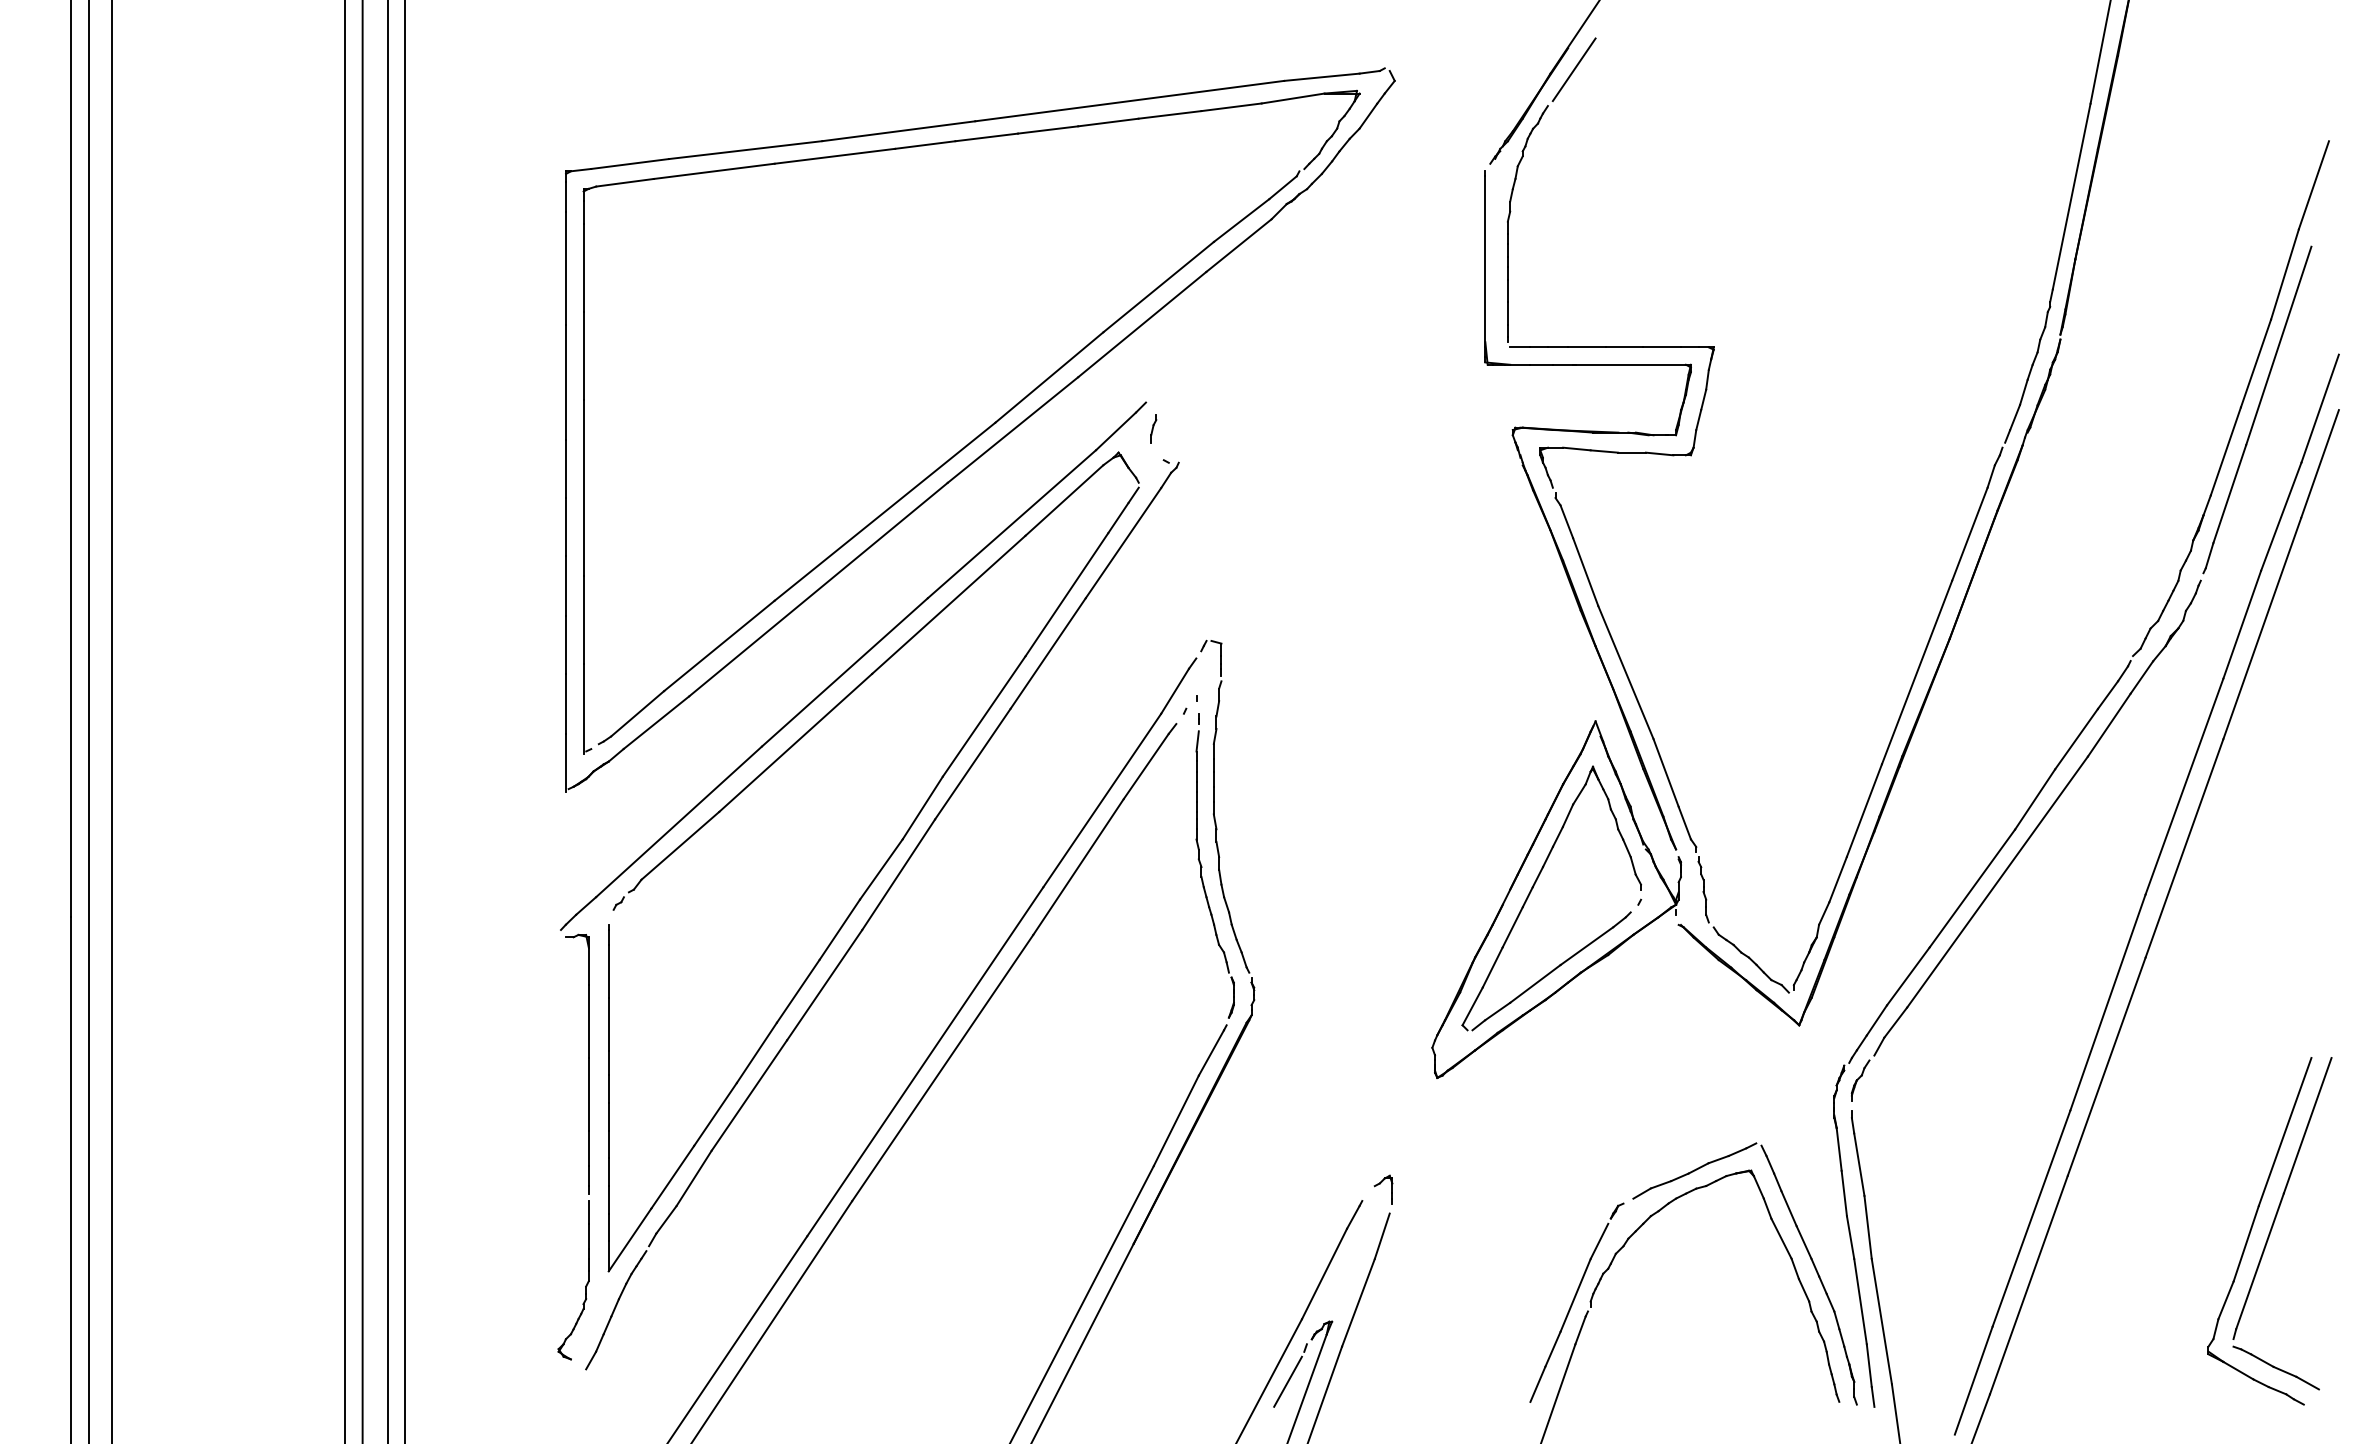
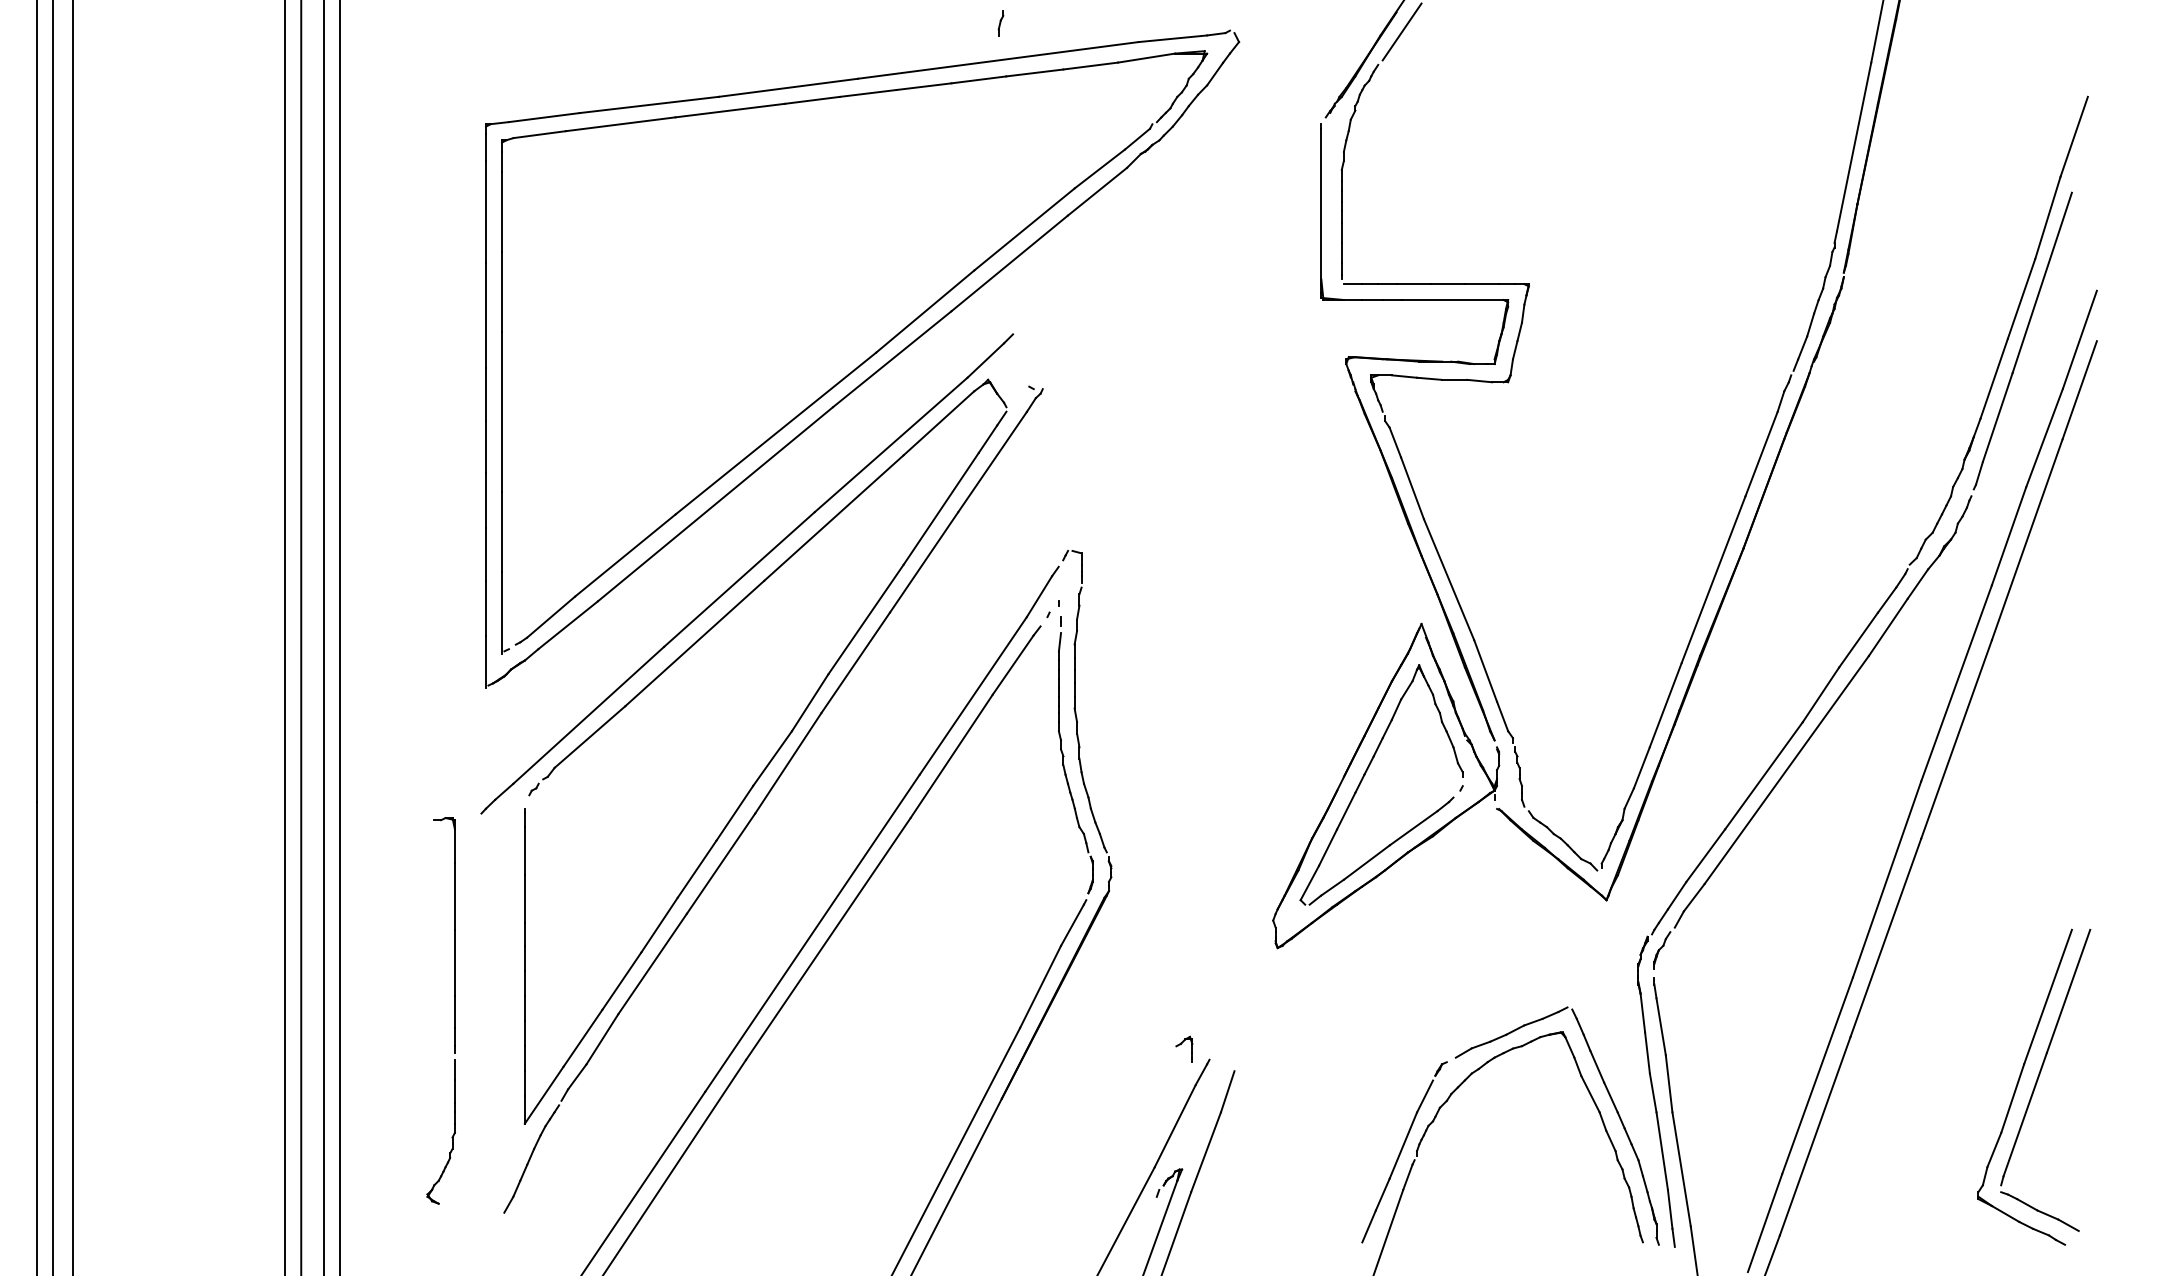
part: (1153, 428) -> (1000, 23), moved
part: (588, 1146) -> (454, 1010), moved
part: (1383, 1189) -> (1184, 1049), moved
line: (1287, 1381) -> (1141, 1223), removed

